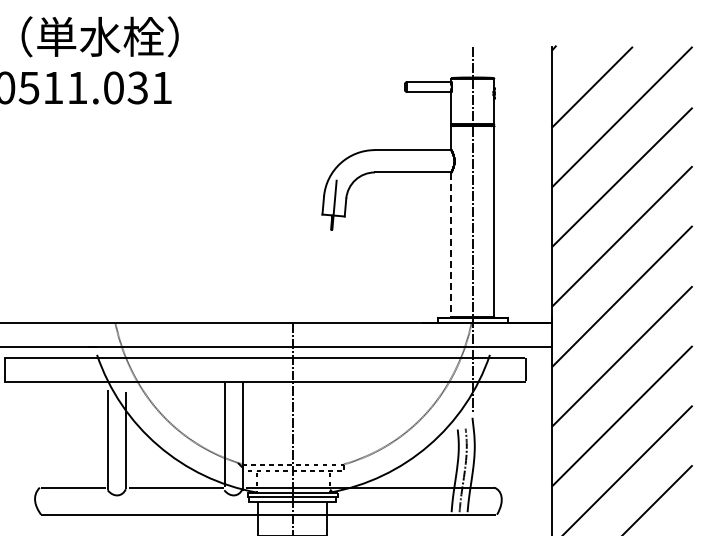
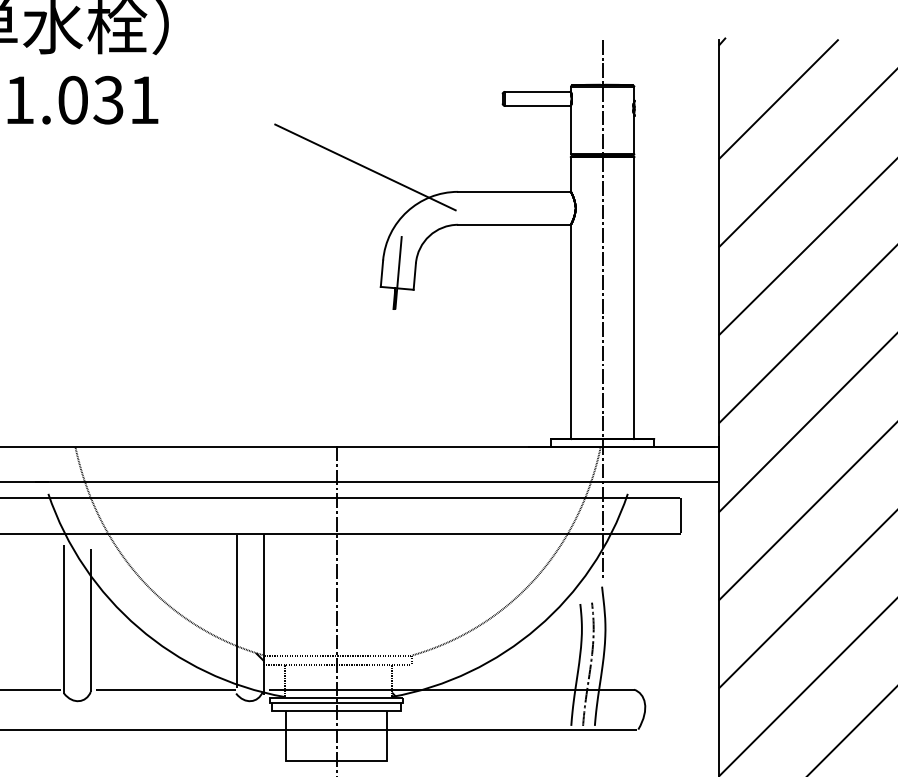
line: (311, 133) -> (364, 167), added
line: (451, 245) -> (571, 332), dashed -> solid

